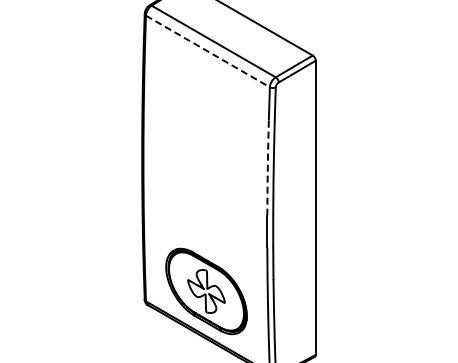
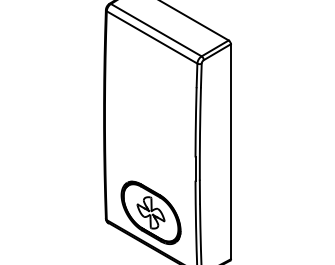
line: (207, 51) -> (151, 37), dashed -> solid
line: (267, 167) -> (195, 122), dashed -> solid

